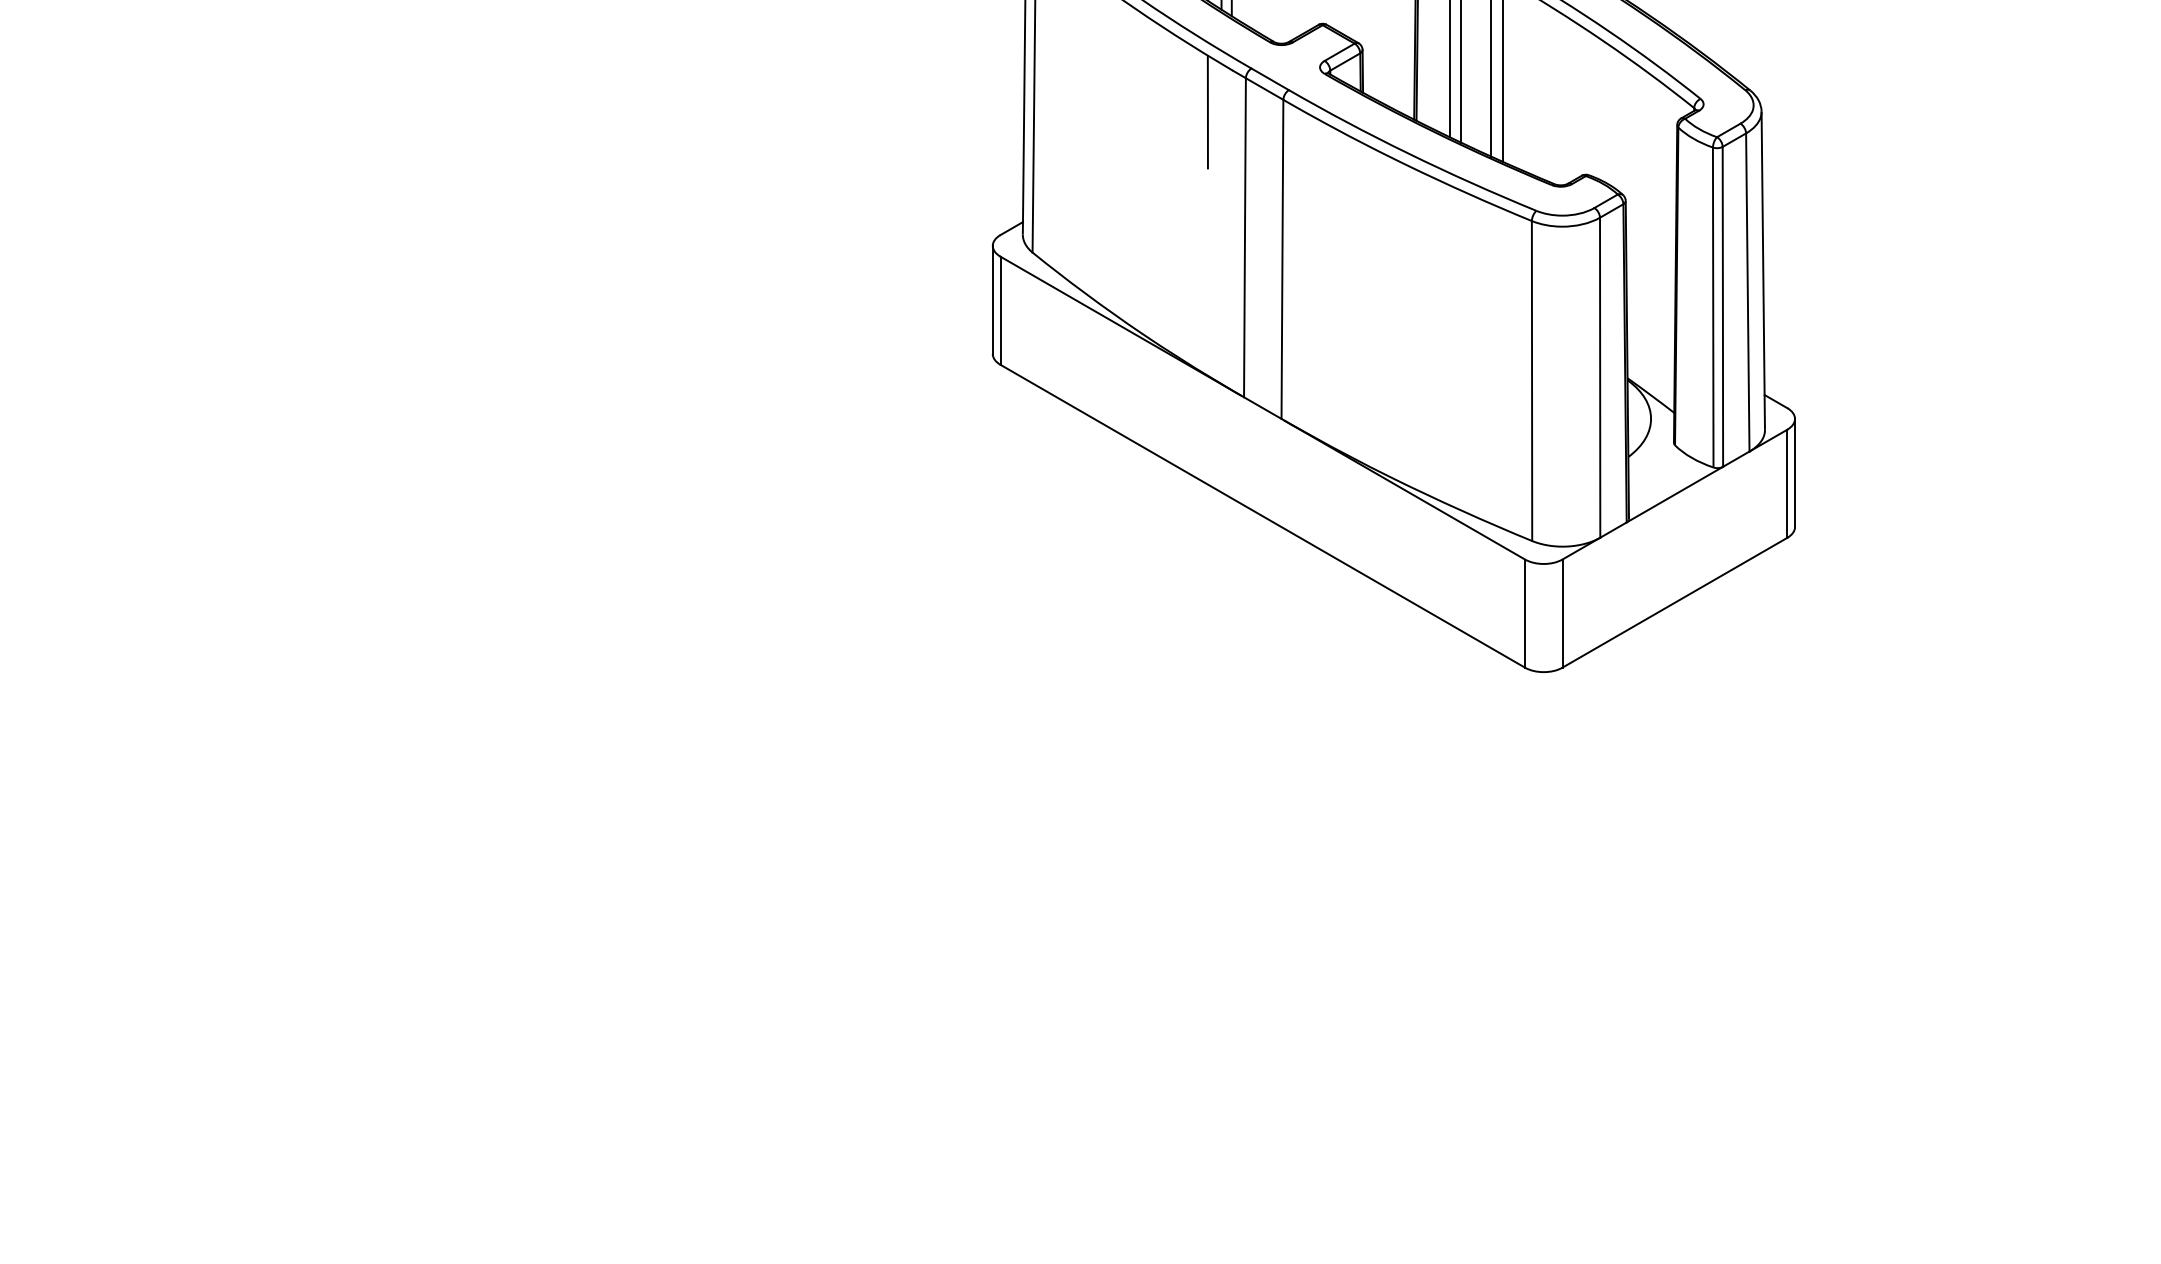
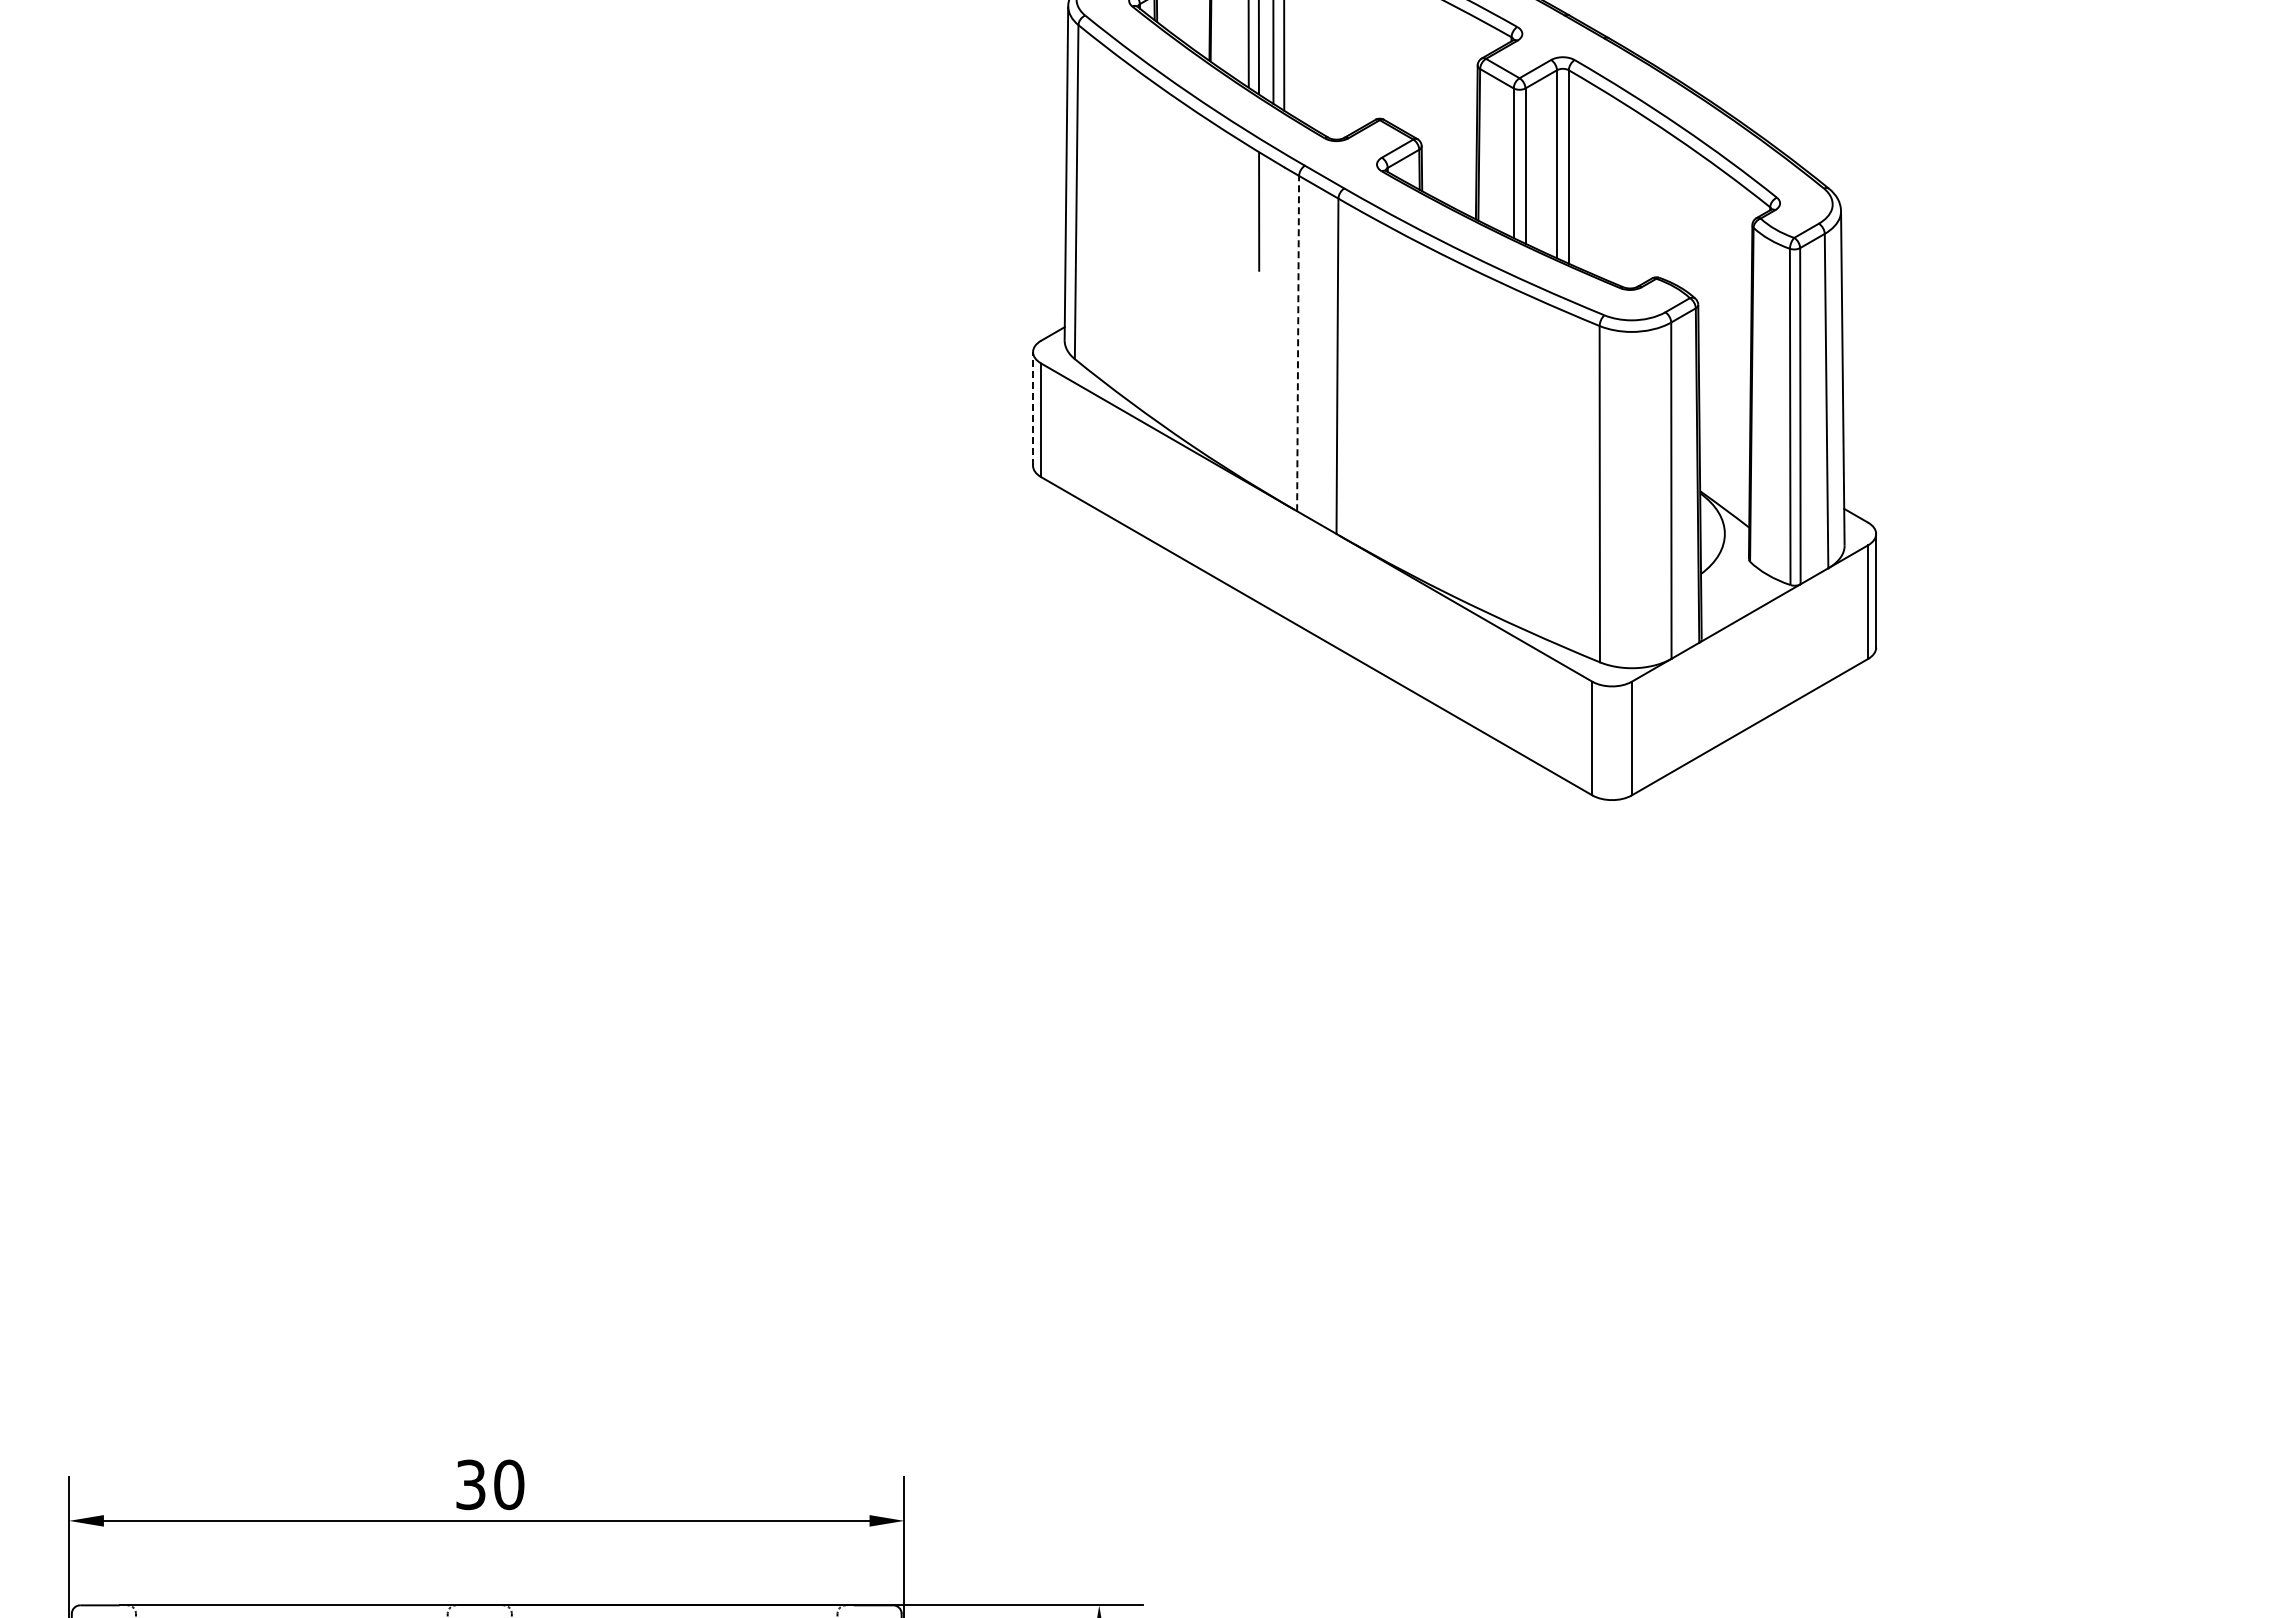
line: (1245, 237) -> (1298, 343), solid -> dashed
line: (993, 299) -> (1033, 408), solid -> dashed

